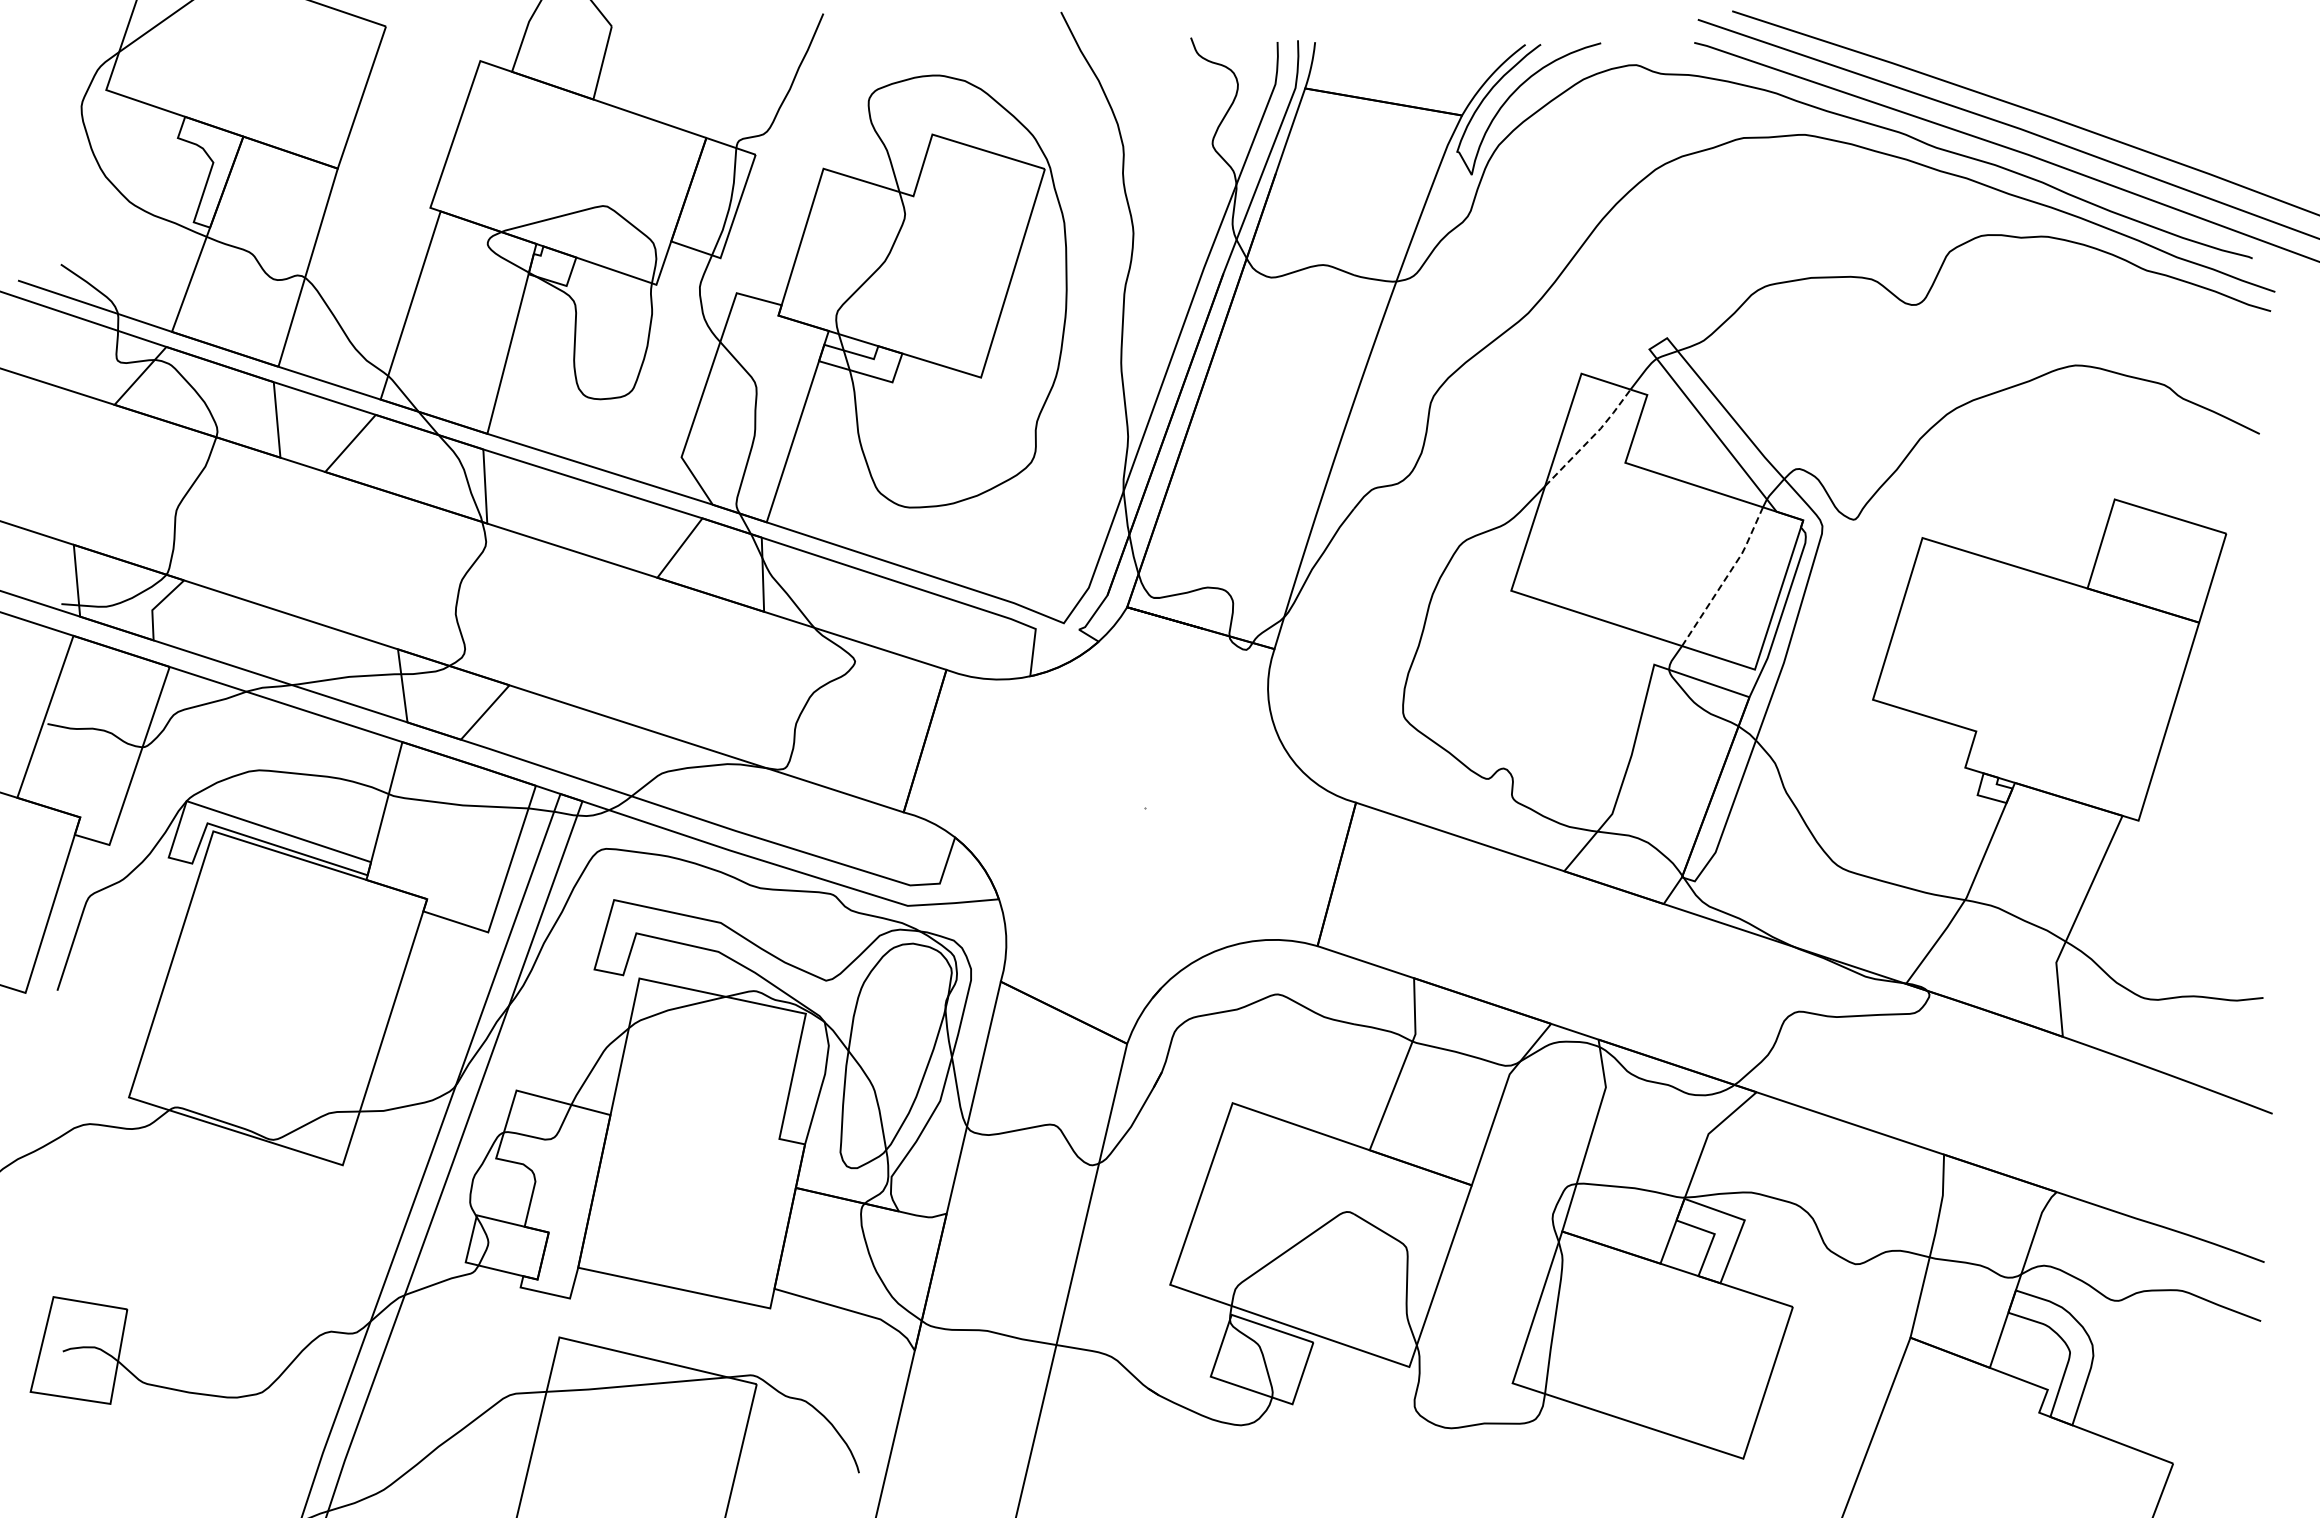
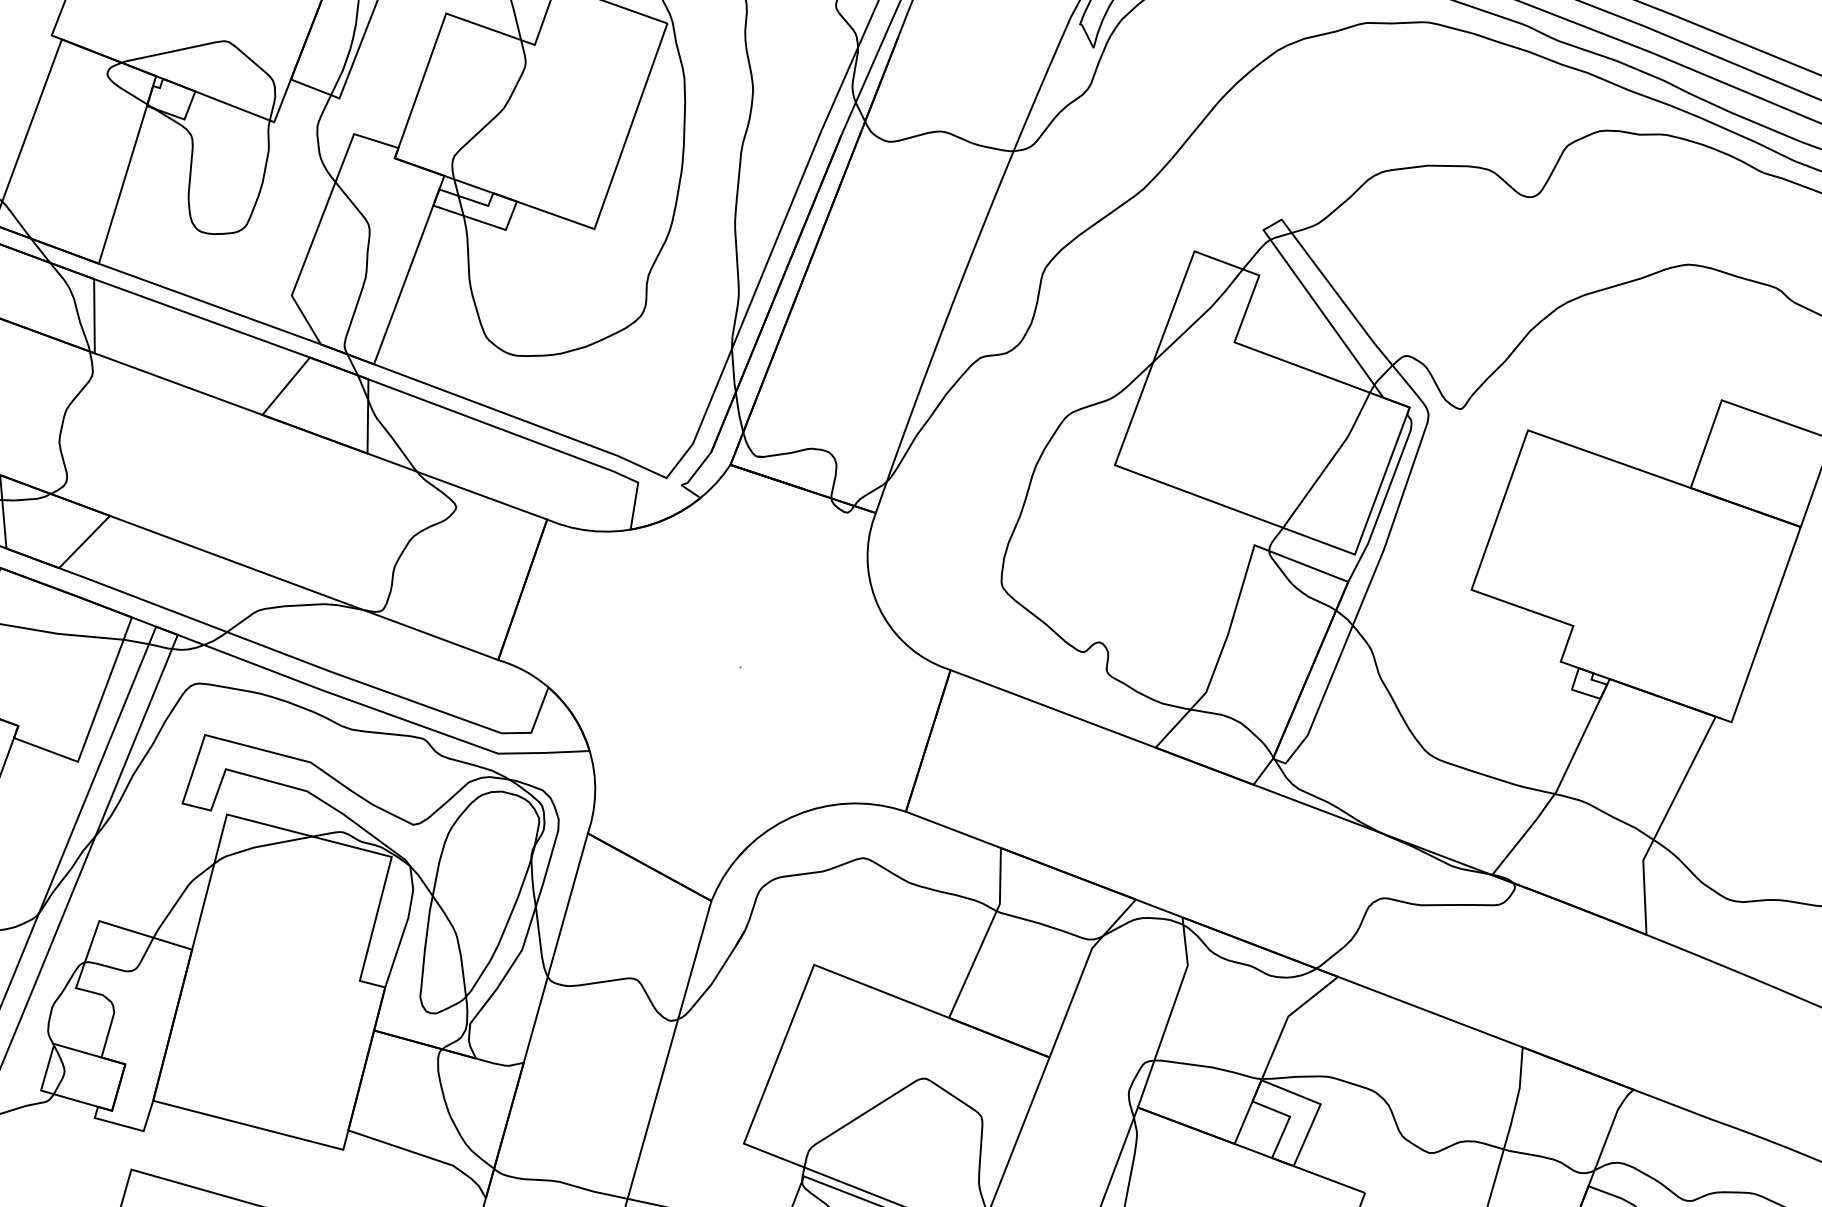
line: (1591, 438) -> (1201, 316), dashed -> solid
line: (1726, 577) -> (1330, 461), dashed -> solid

